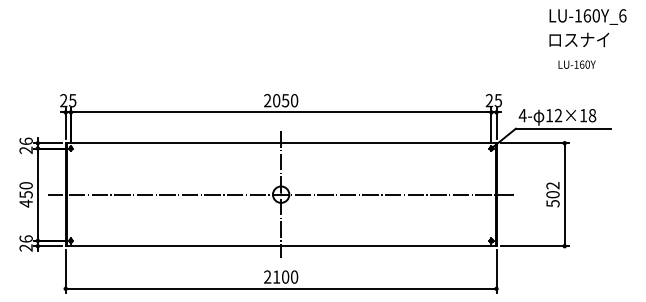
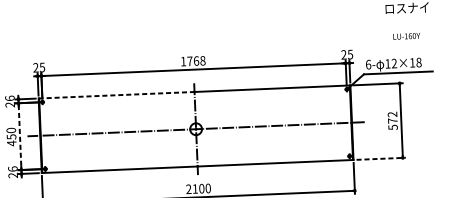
text: (576, 64) -> (406, 36), moved
text: (281, 100) -> (193, 61), 2050 -> 1768
text: (522, 115) -> (368, 64), 4- -> 6-
line: (173, 143) -> (116, 95), solid -> dashed
line: (37, 194) -> (19, 136), solid -> dashed
text: (552, 194) -> (392, 120), 502 -> 572
line: (535, 246) -> (381, 159), solid -> dashed

